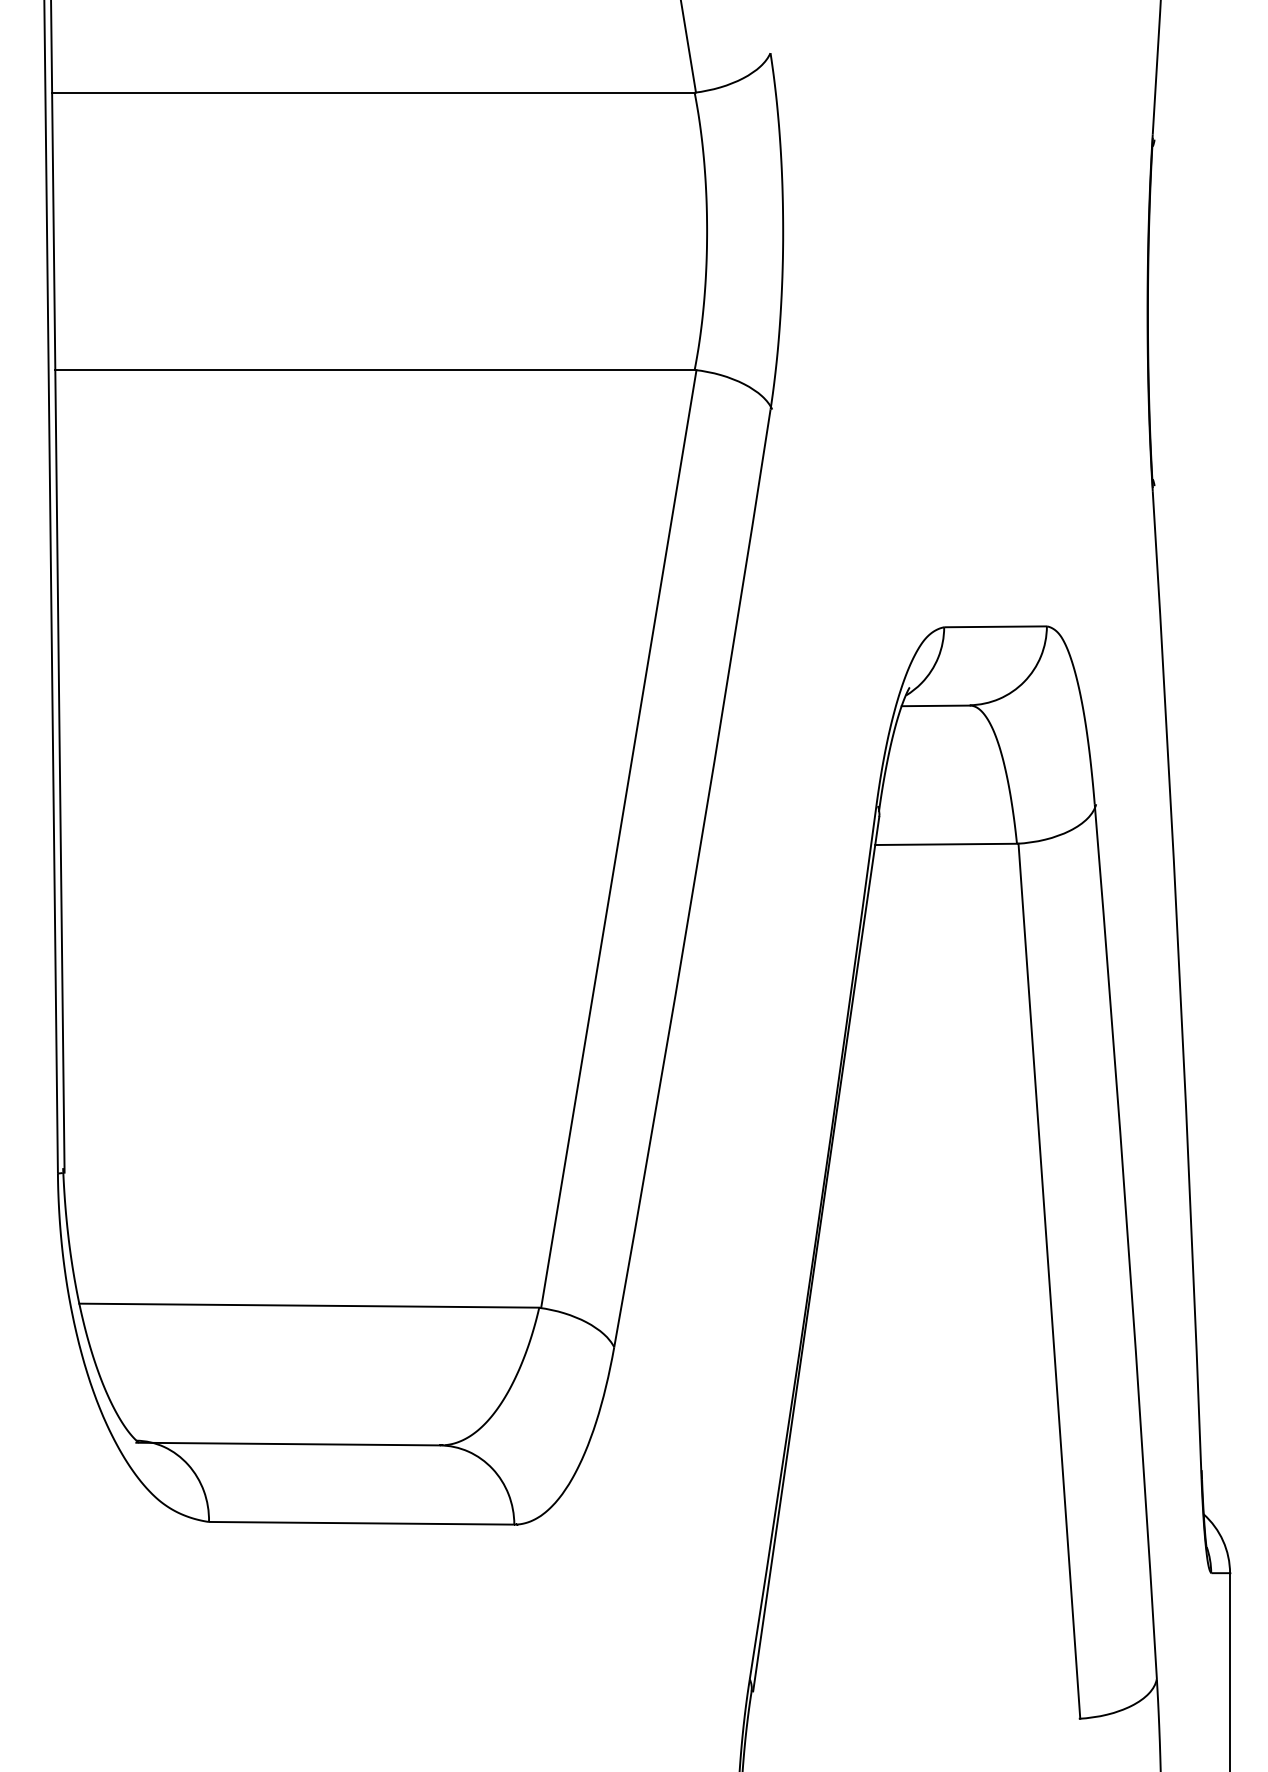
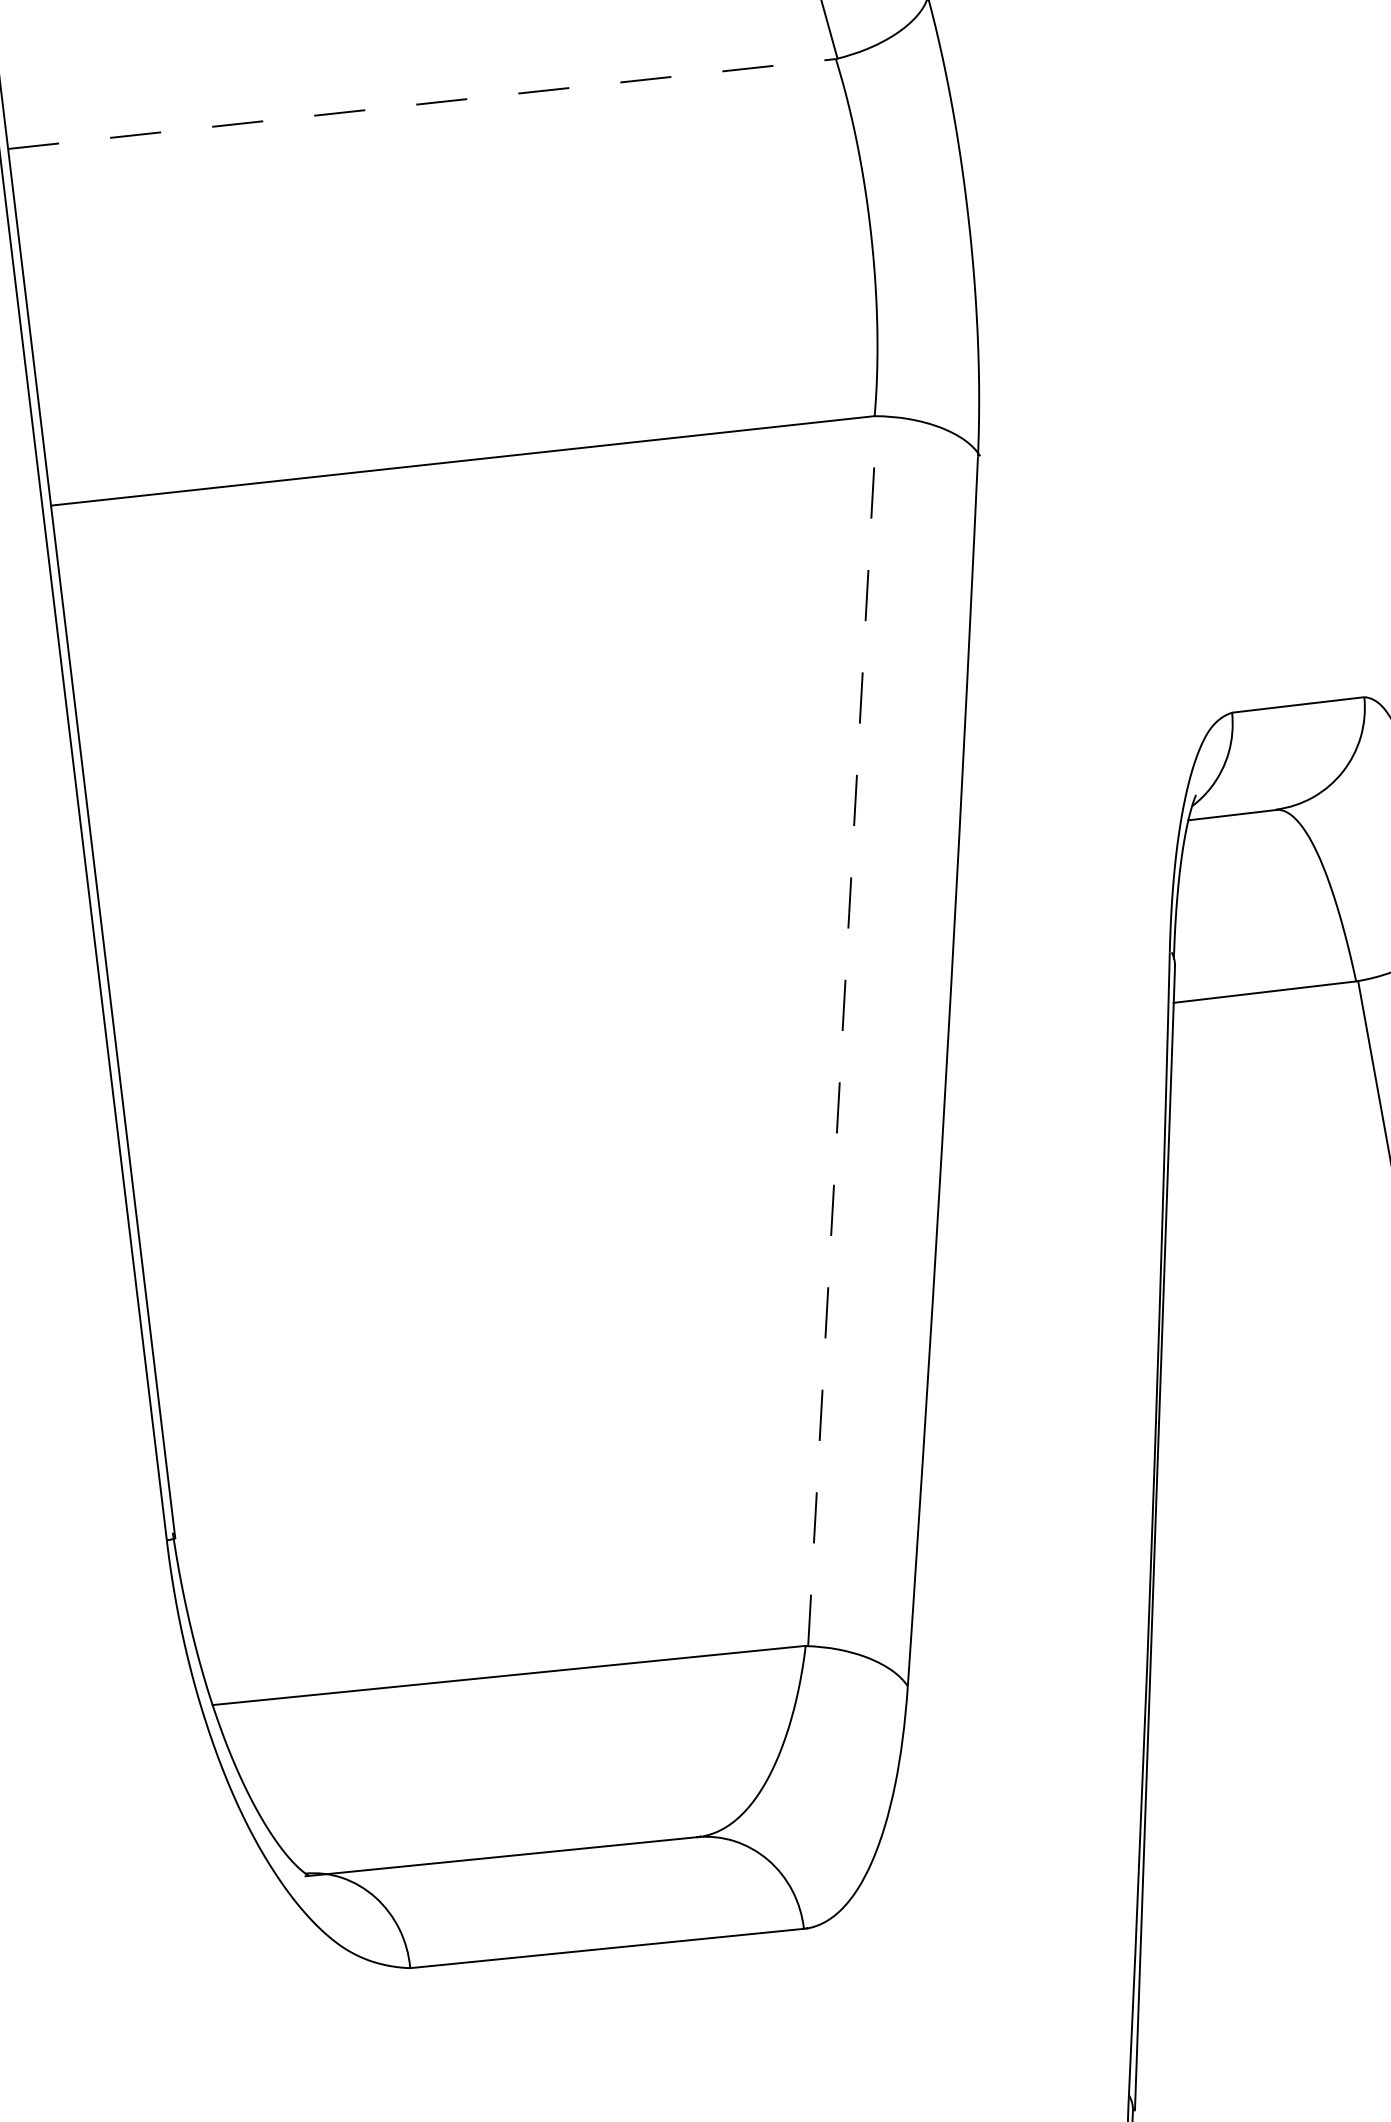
line: (373, 92) -> (422, 103), solid -> dashed
line: (618, 838) -> (842, 1030), solid -> dashed

